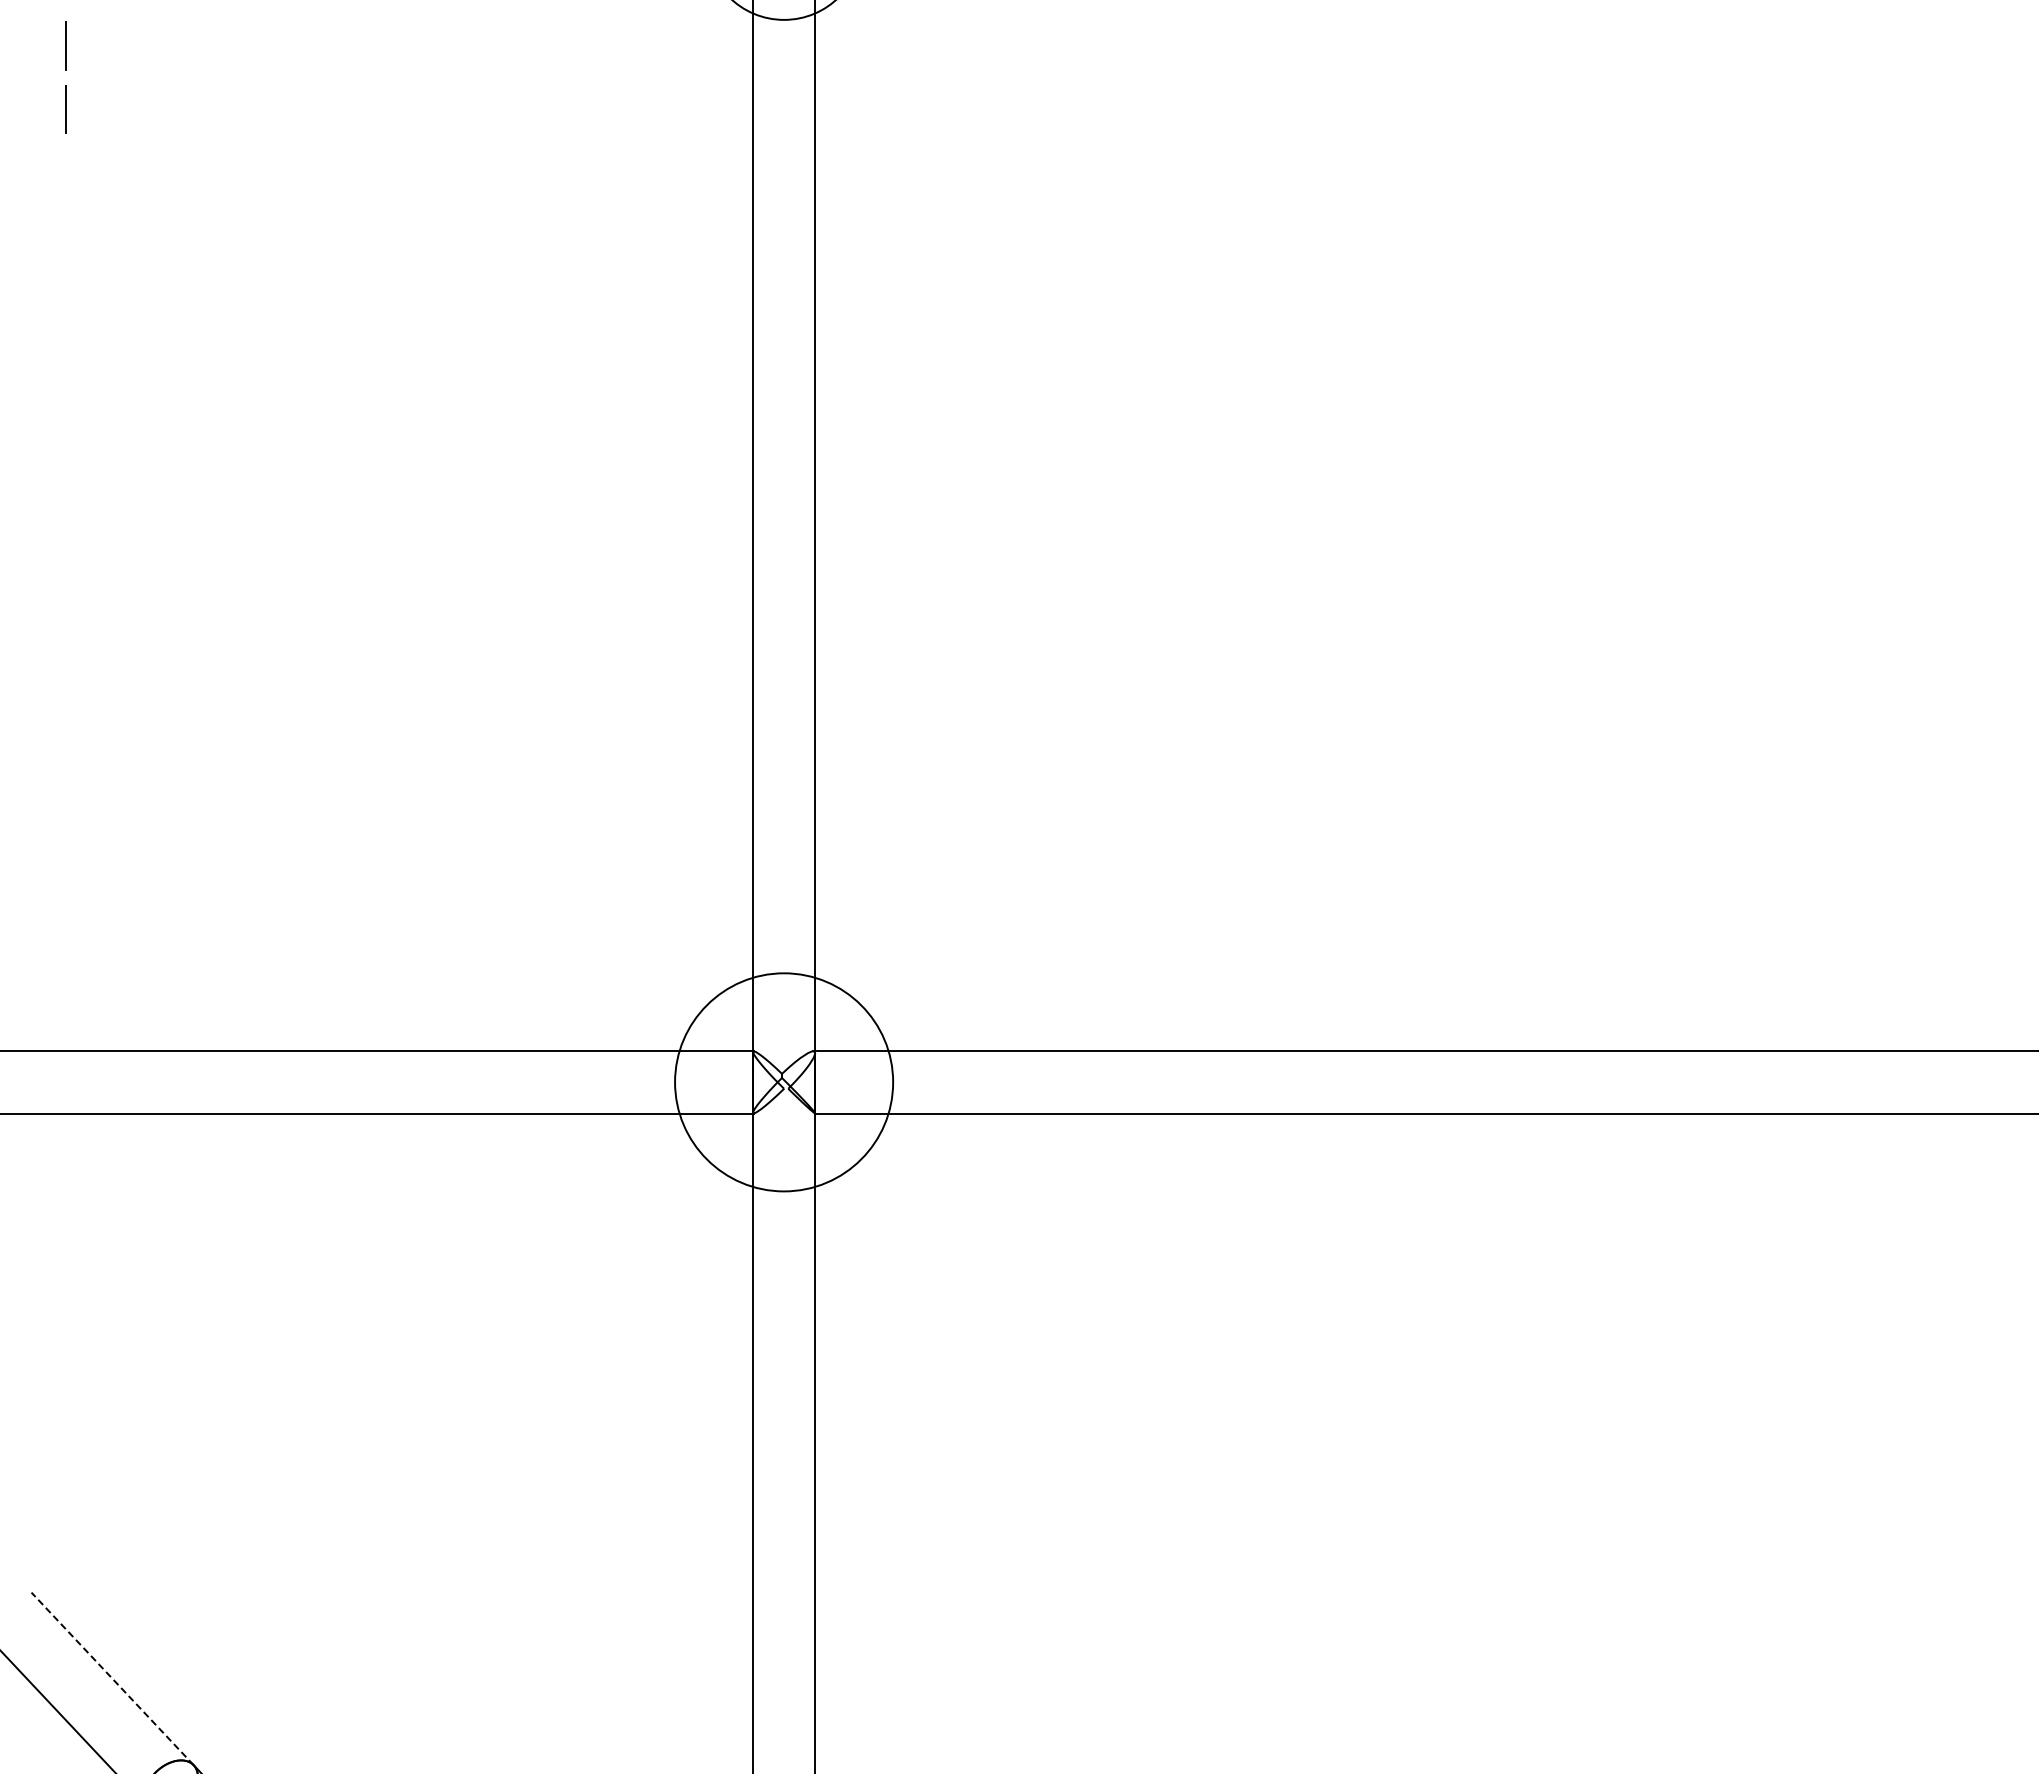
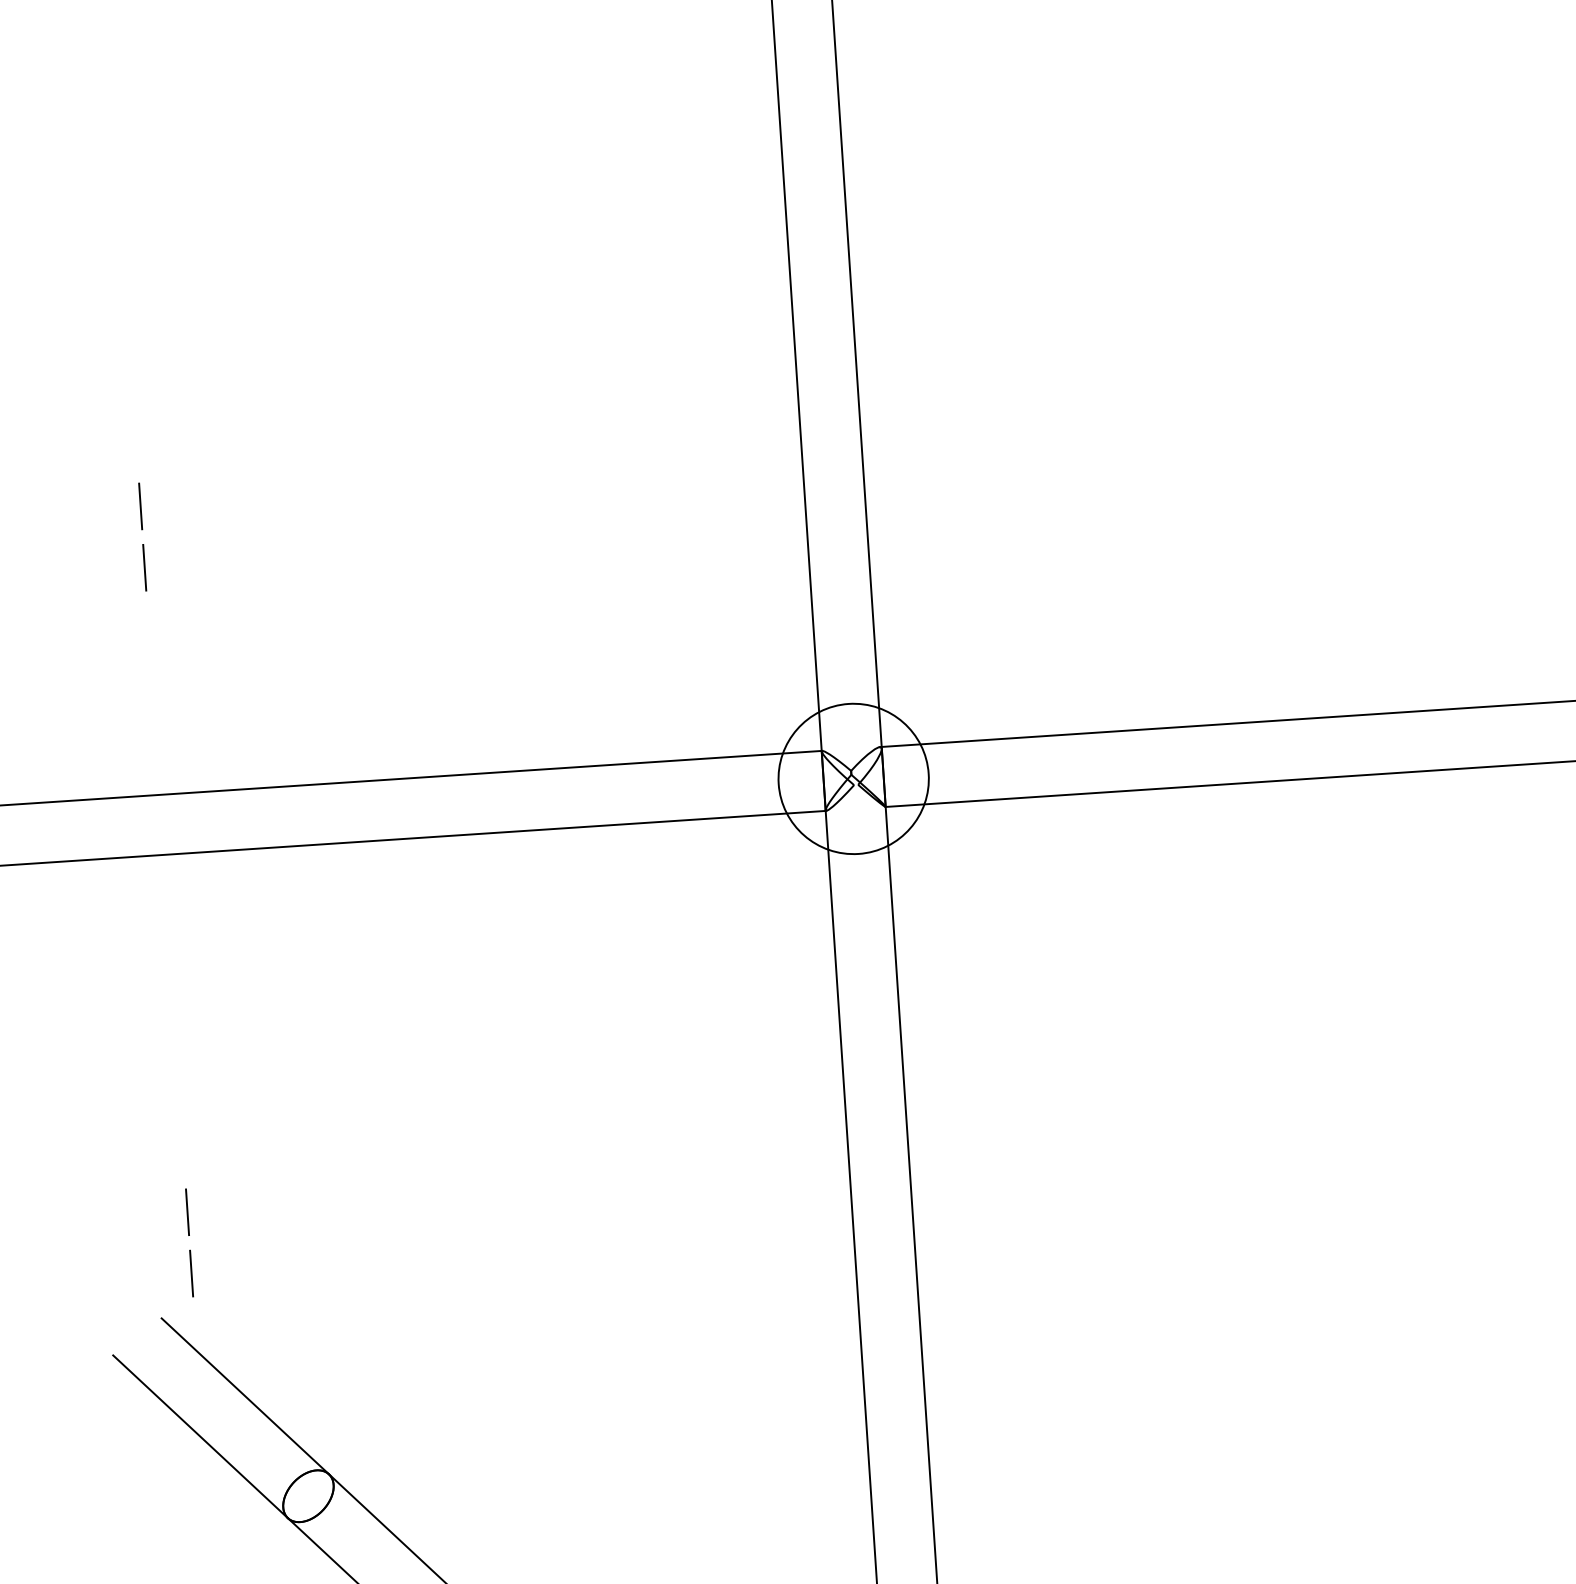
line: (65, 751) -> (140, 506), added
line: (65, 814) -> (144, 566), added
circle: (784, 1082) -> (854, 779), size x0.71
line: (65, 1484) -> (187, 1212), added
line: (65, 1548) -> (191, 1273), added
line: (112, 1678) -> (245, 1395), dashed -> solid

